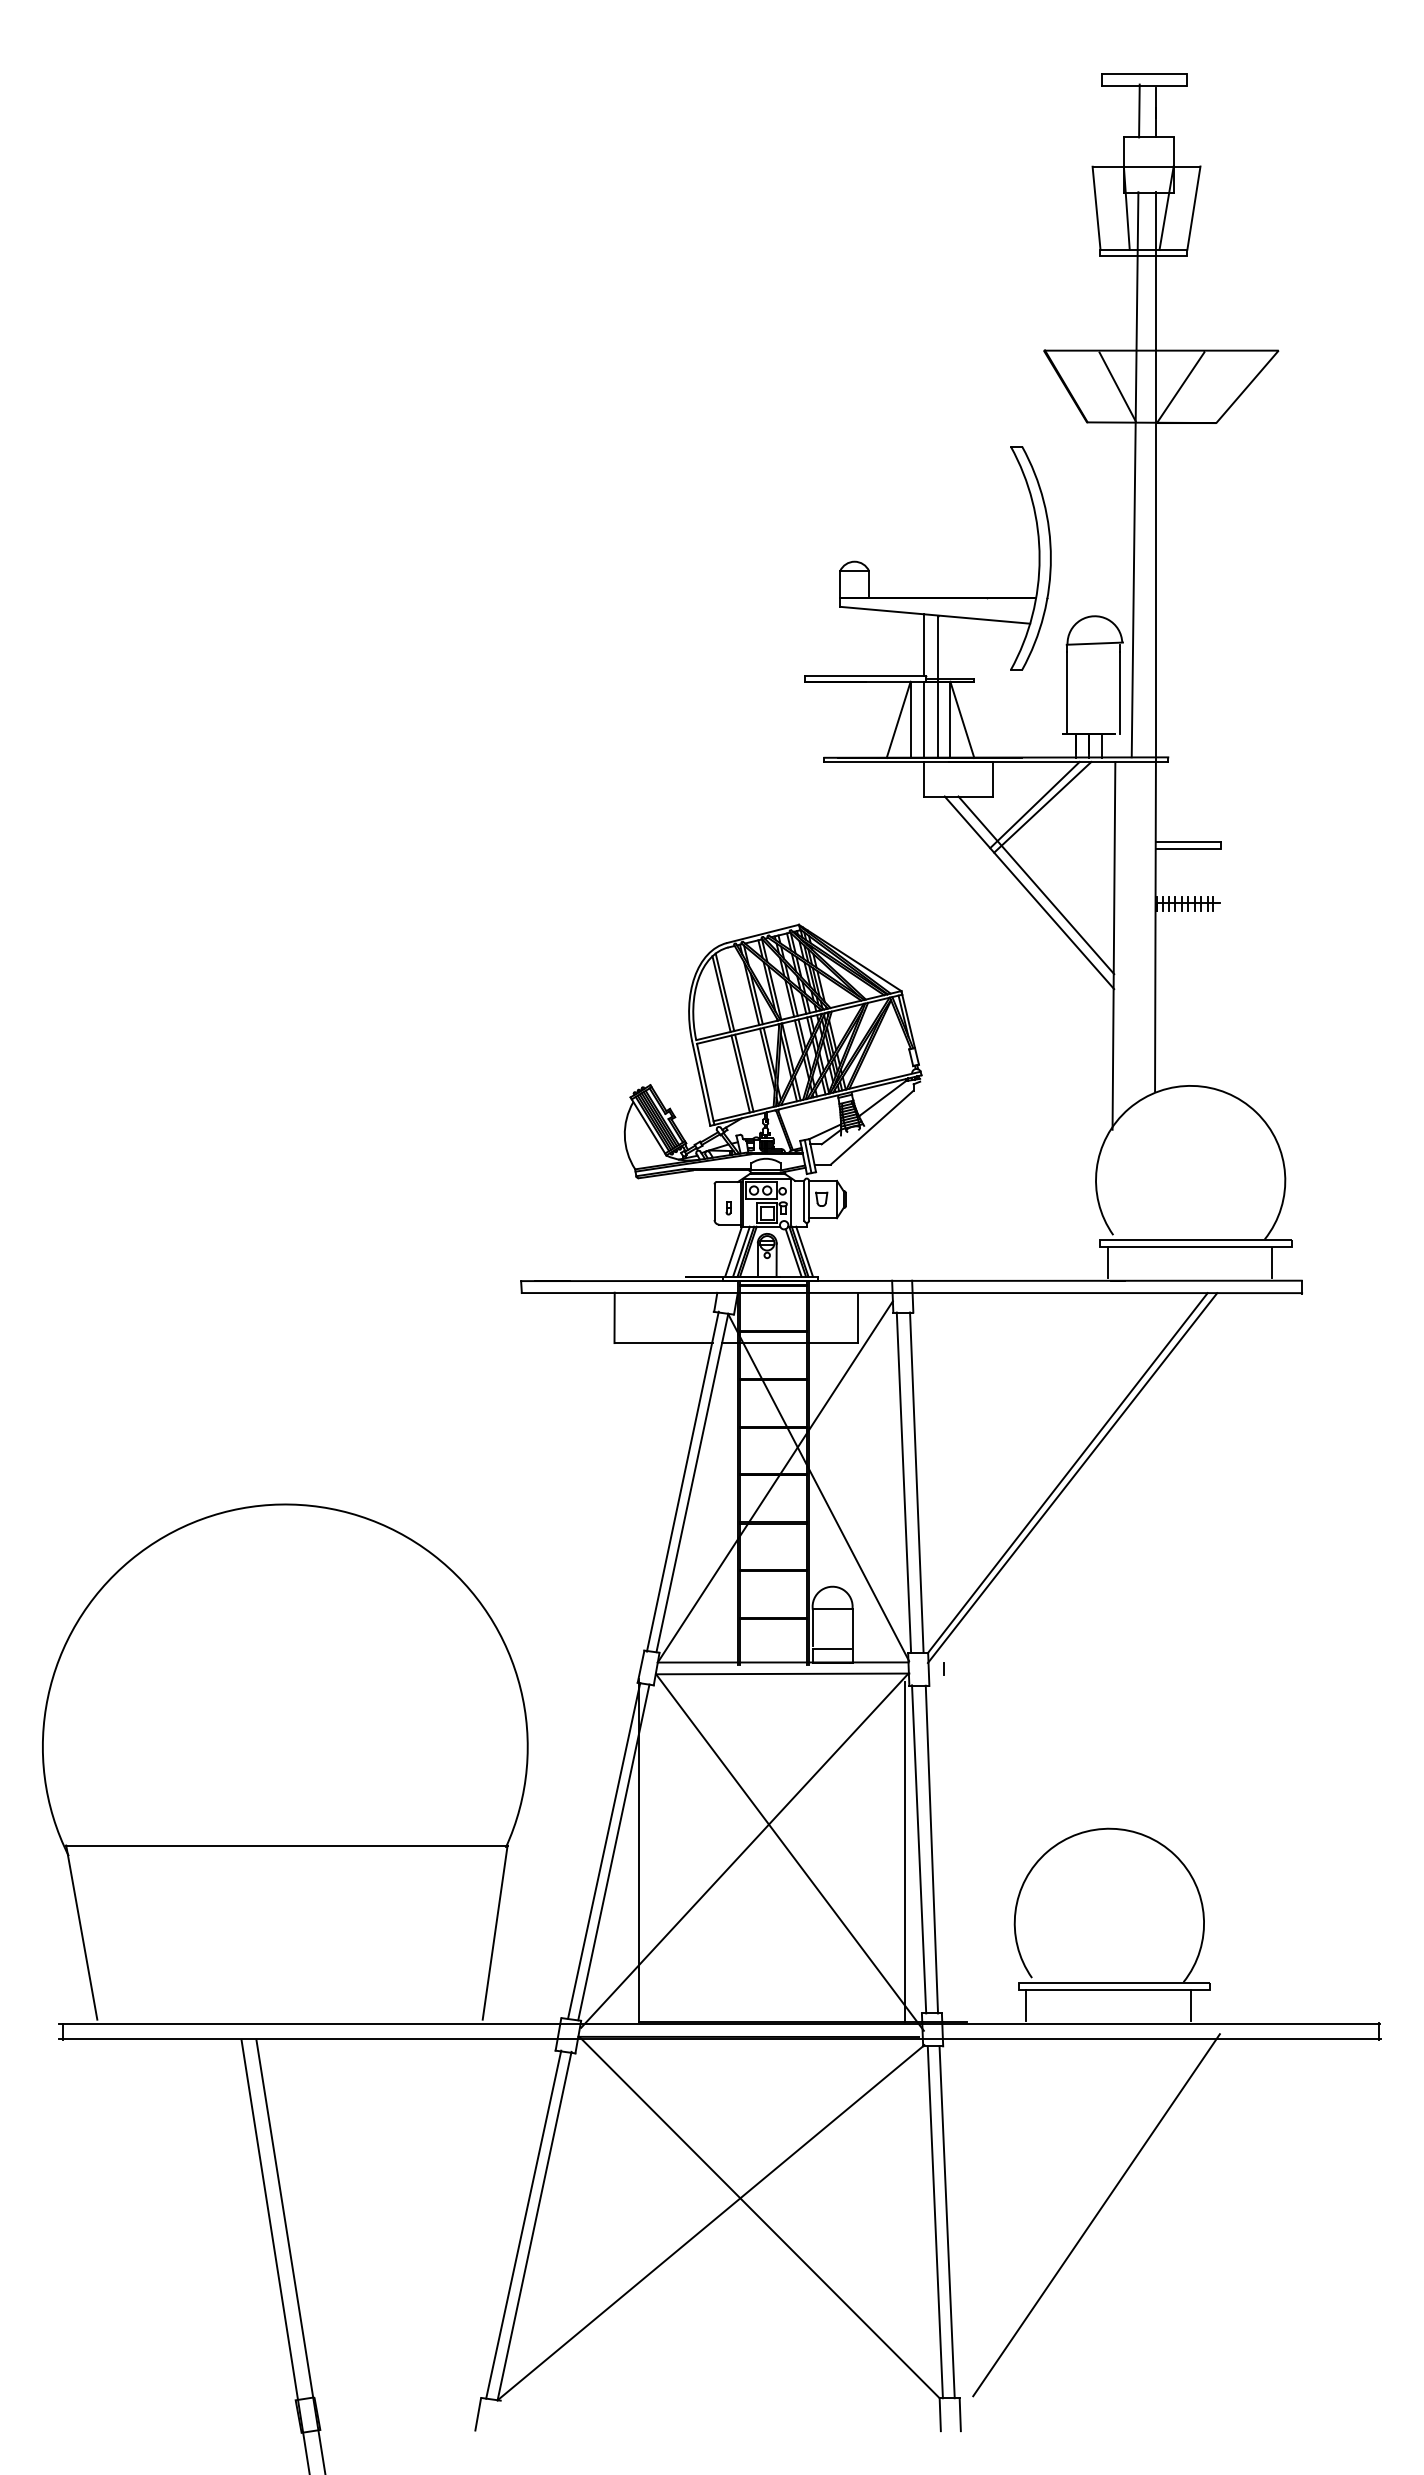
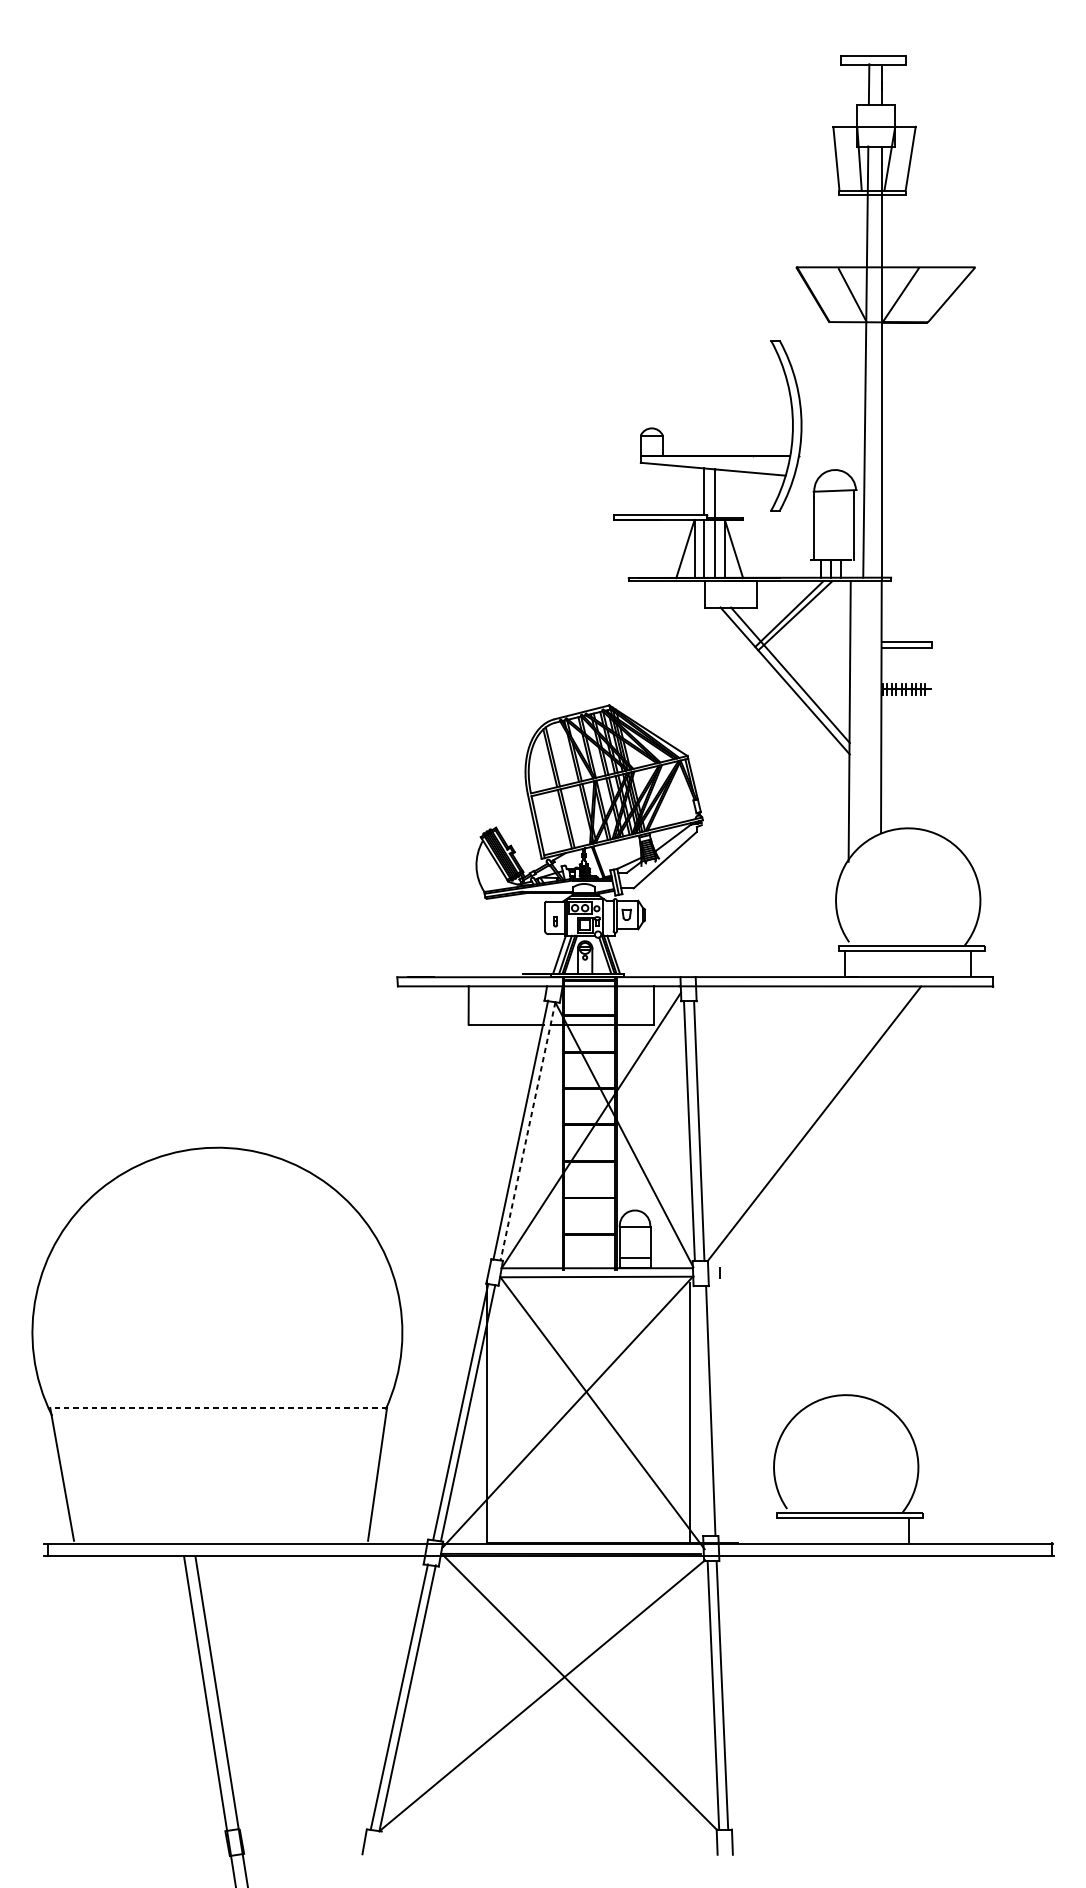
line: (1072, 1478) -> (818, 1127), removed
line: (692, 1482) -> (528, 1130), solid -> dashed
line: (286, 1845) -> (218, 1407), solid -> dashed
line: (919, 1849) -> (701, 1410), removed
line: (1026, 2005) -> (782, 1529), removed
line: (1096, 2215) -> (836, 1690), removed

